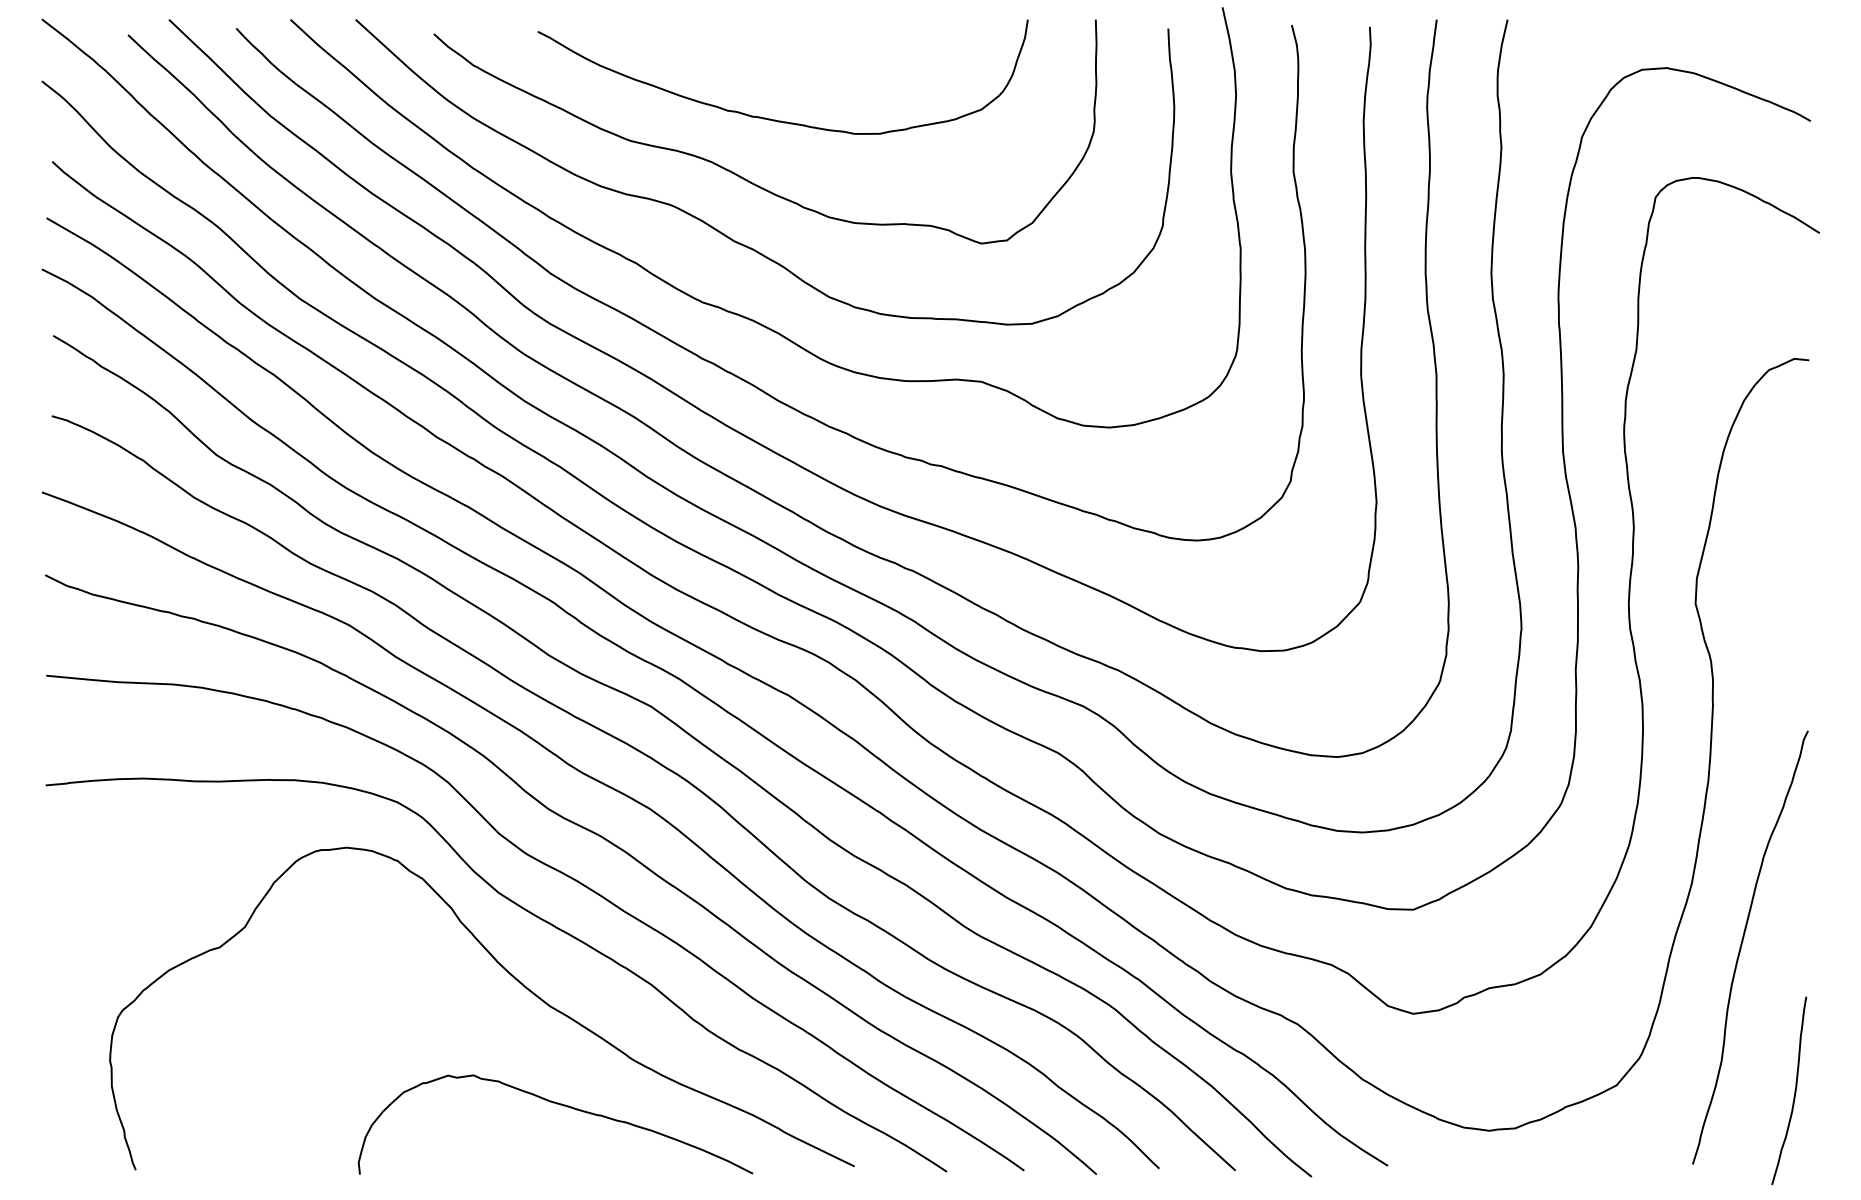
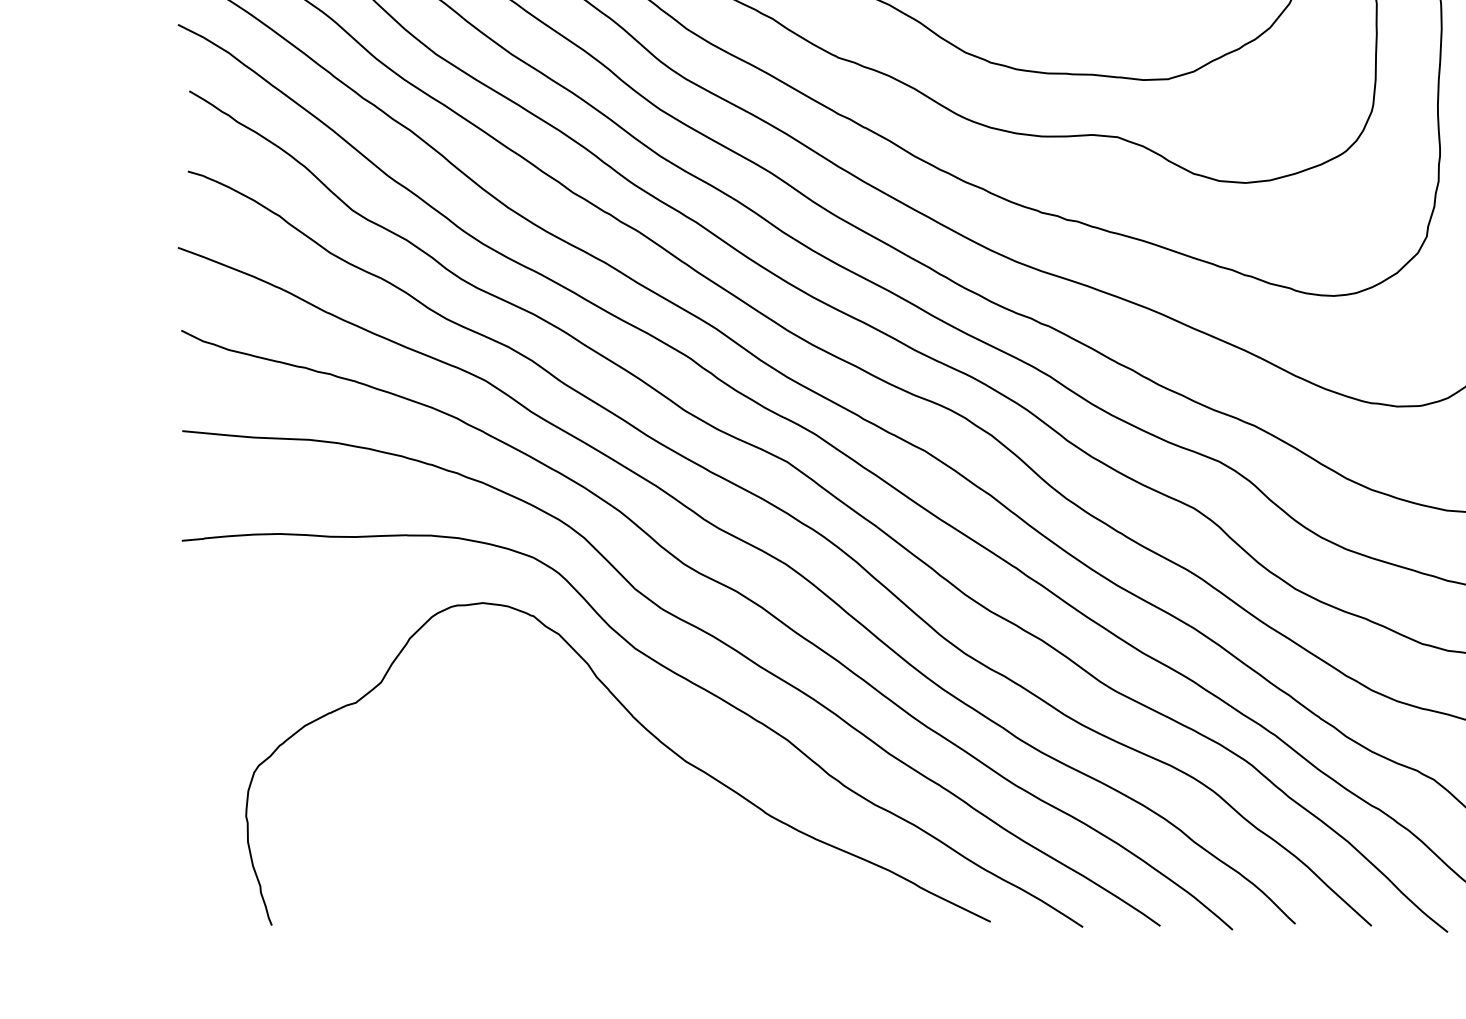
curve: (560, 1105) -> (696, 860), removed

